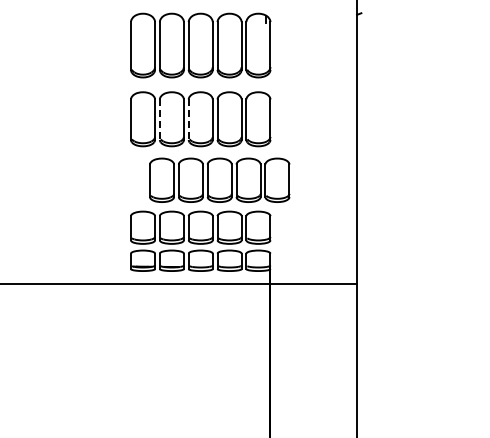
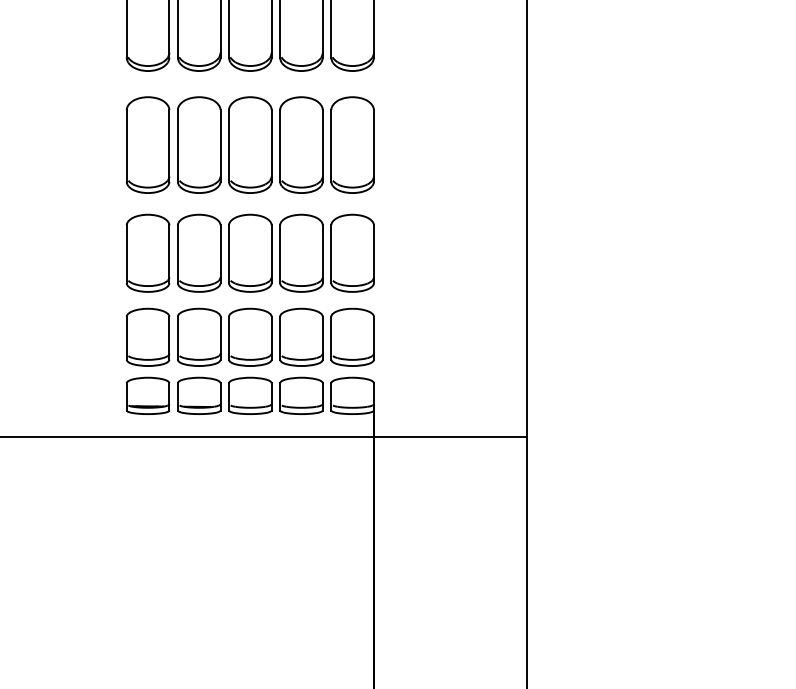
line: (159, 120) -> (177, 147), dashed -> solid
line: (188, 120) -> (228, 147), dashed -> solid
part: (219, 179) -> (249, 251), moved

